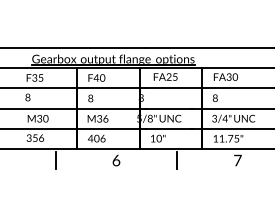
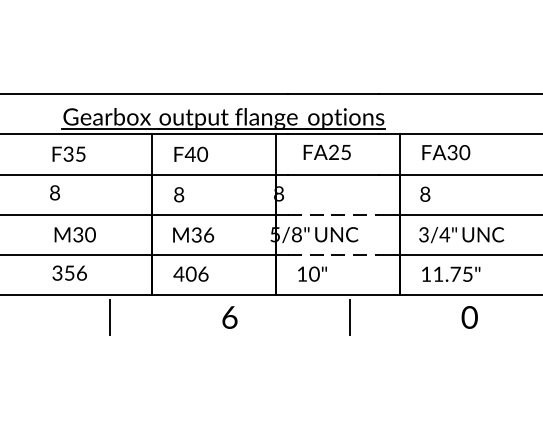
line: (169, 108) -> (334, 214), solid -> dashed
line: (169, 128) -> (334, 254), solid -> dashed
text: (237, 160) -> (469, 317), 7 -> 0

